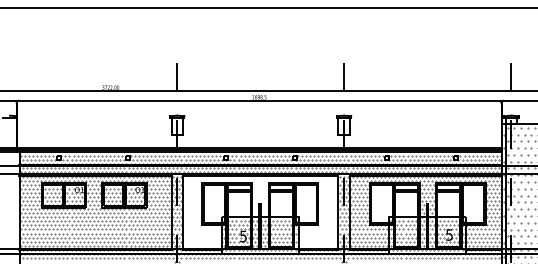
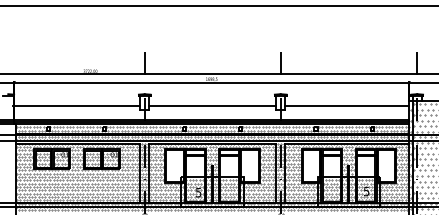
line: (93, 130) -> (76, 106), added
line: (260, 130) -> (212, 106), added
line: (425, 130) -> (347, 106), added
hatch: (260, 210) -> (212, 171), added

